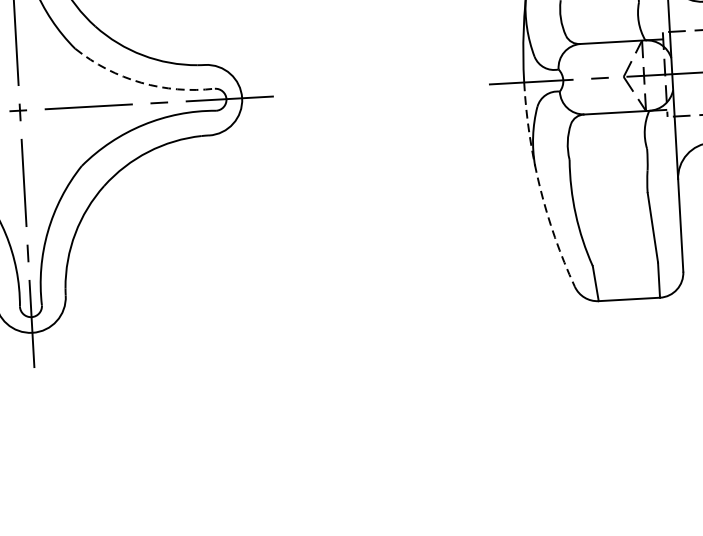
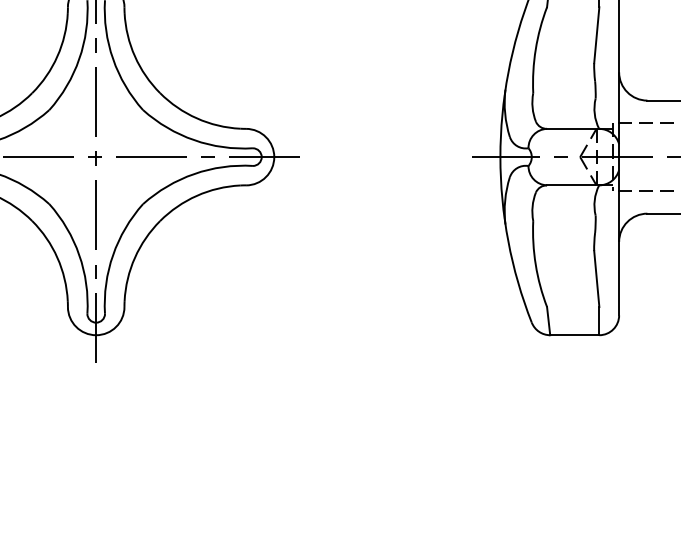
arc: (141, 83) -> (194, 140), dashed -> solid
arc: (540, 187) -> (508, 241), dashed -> solid

